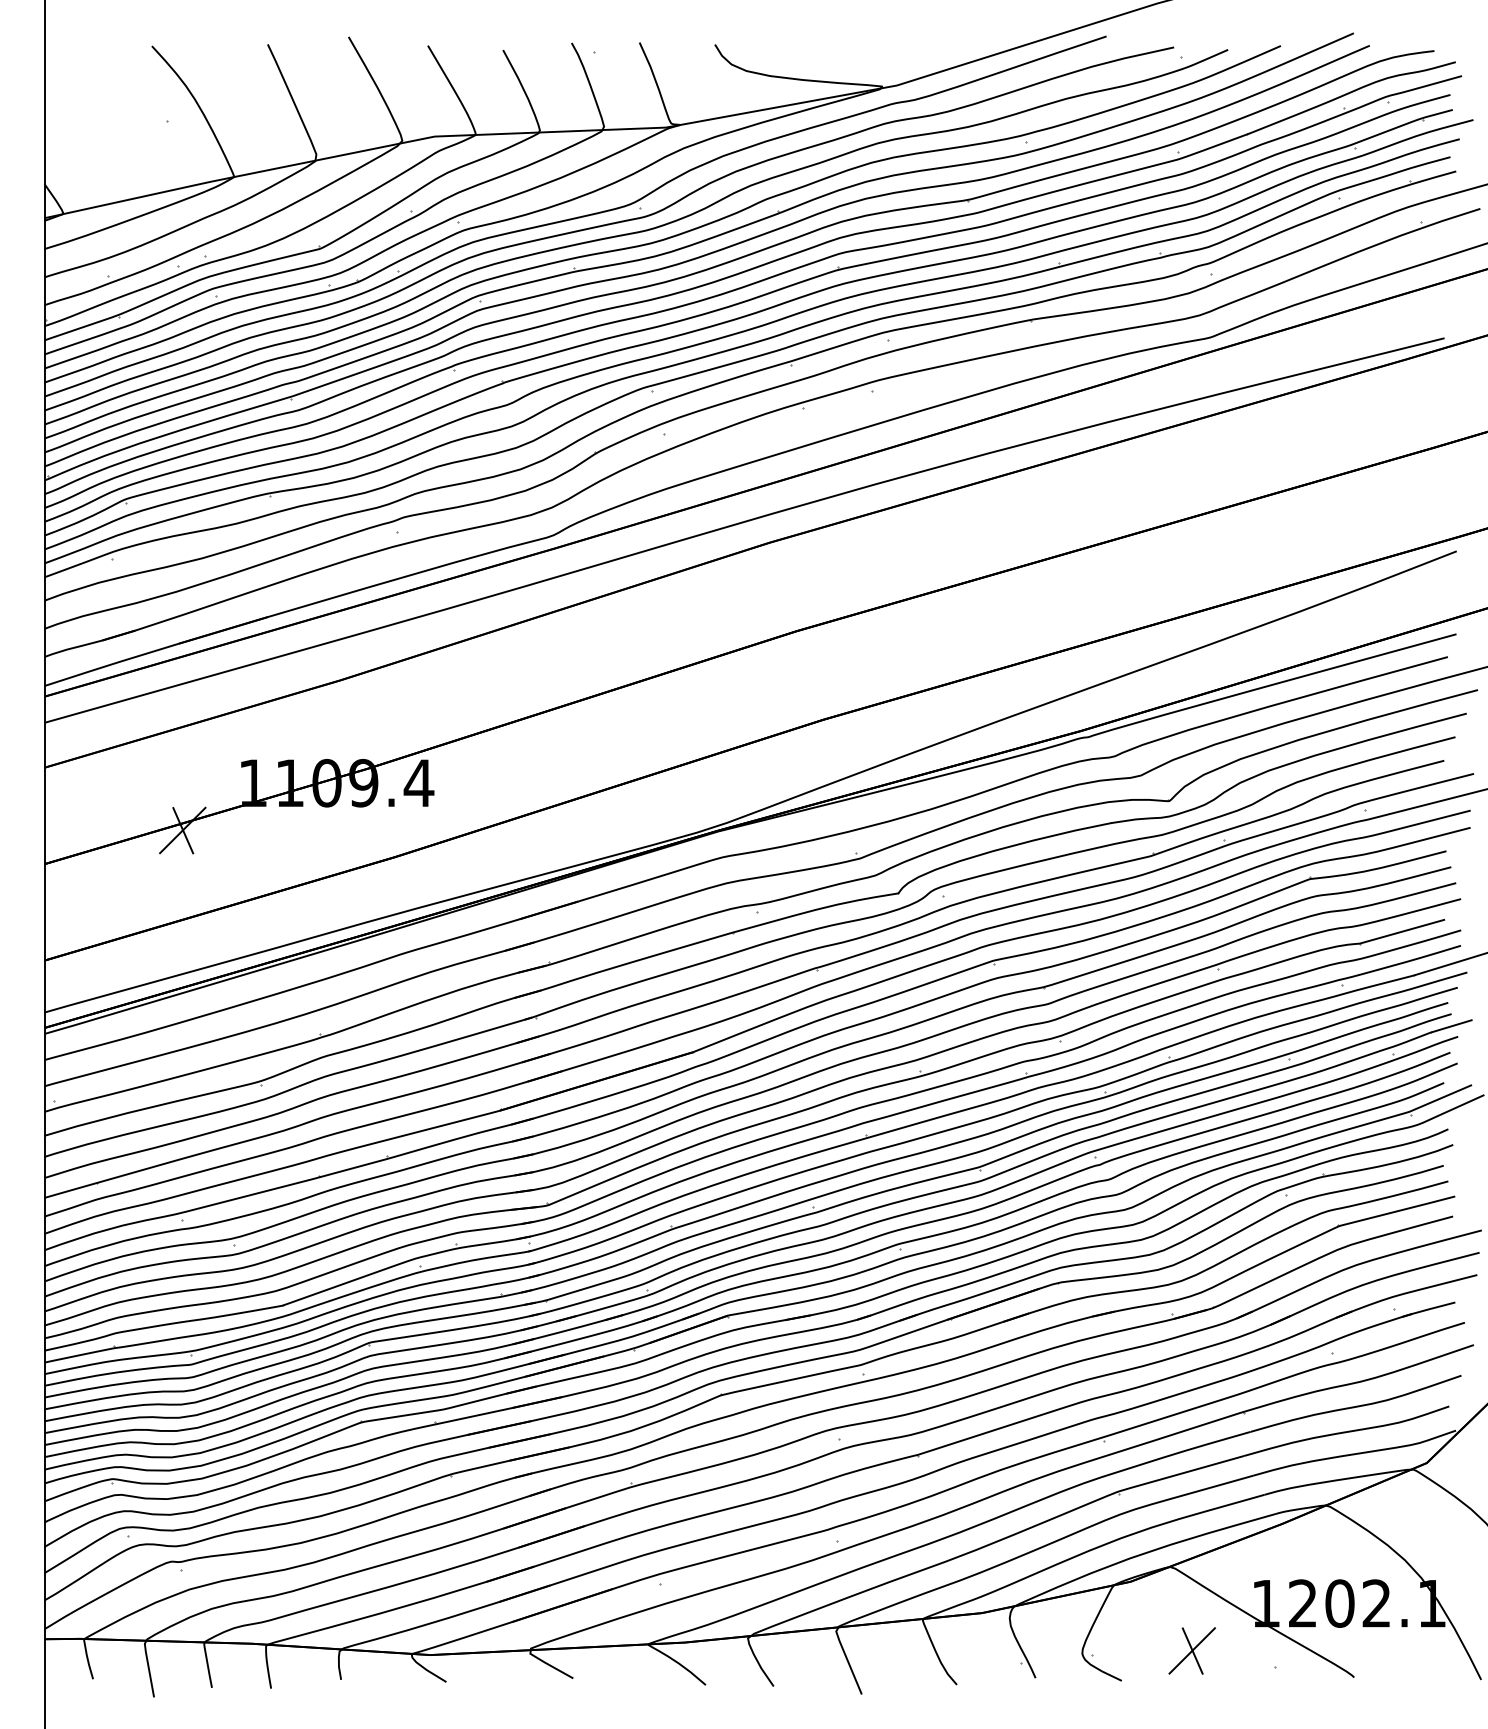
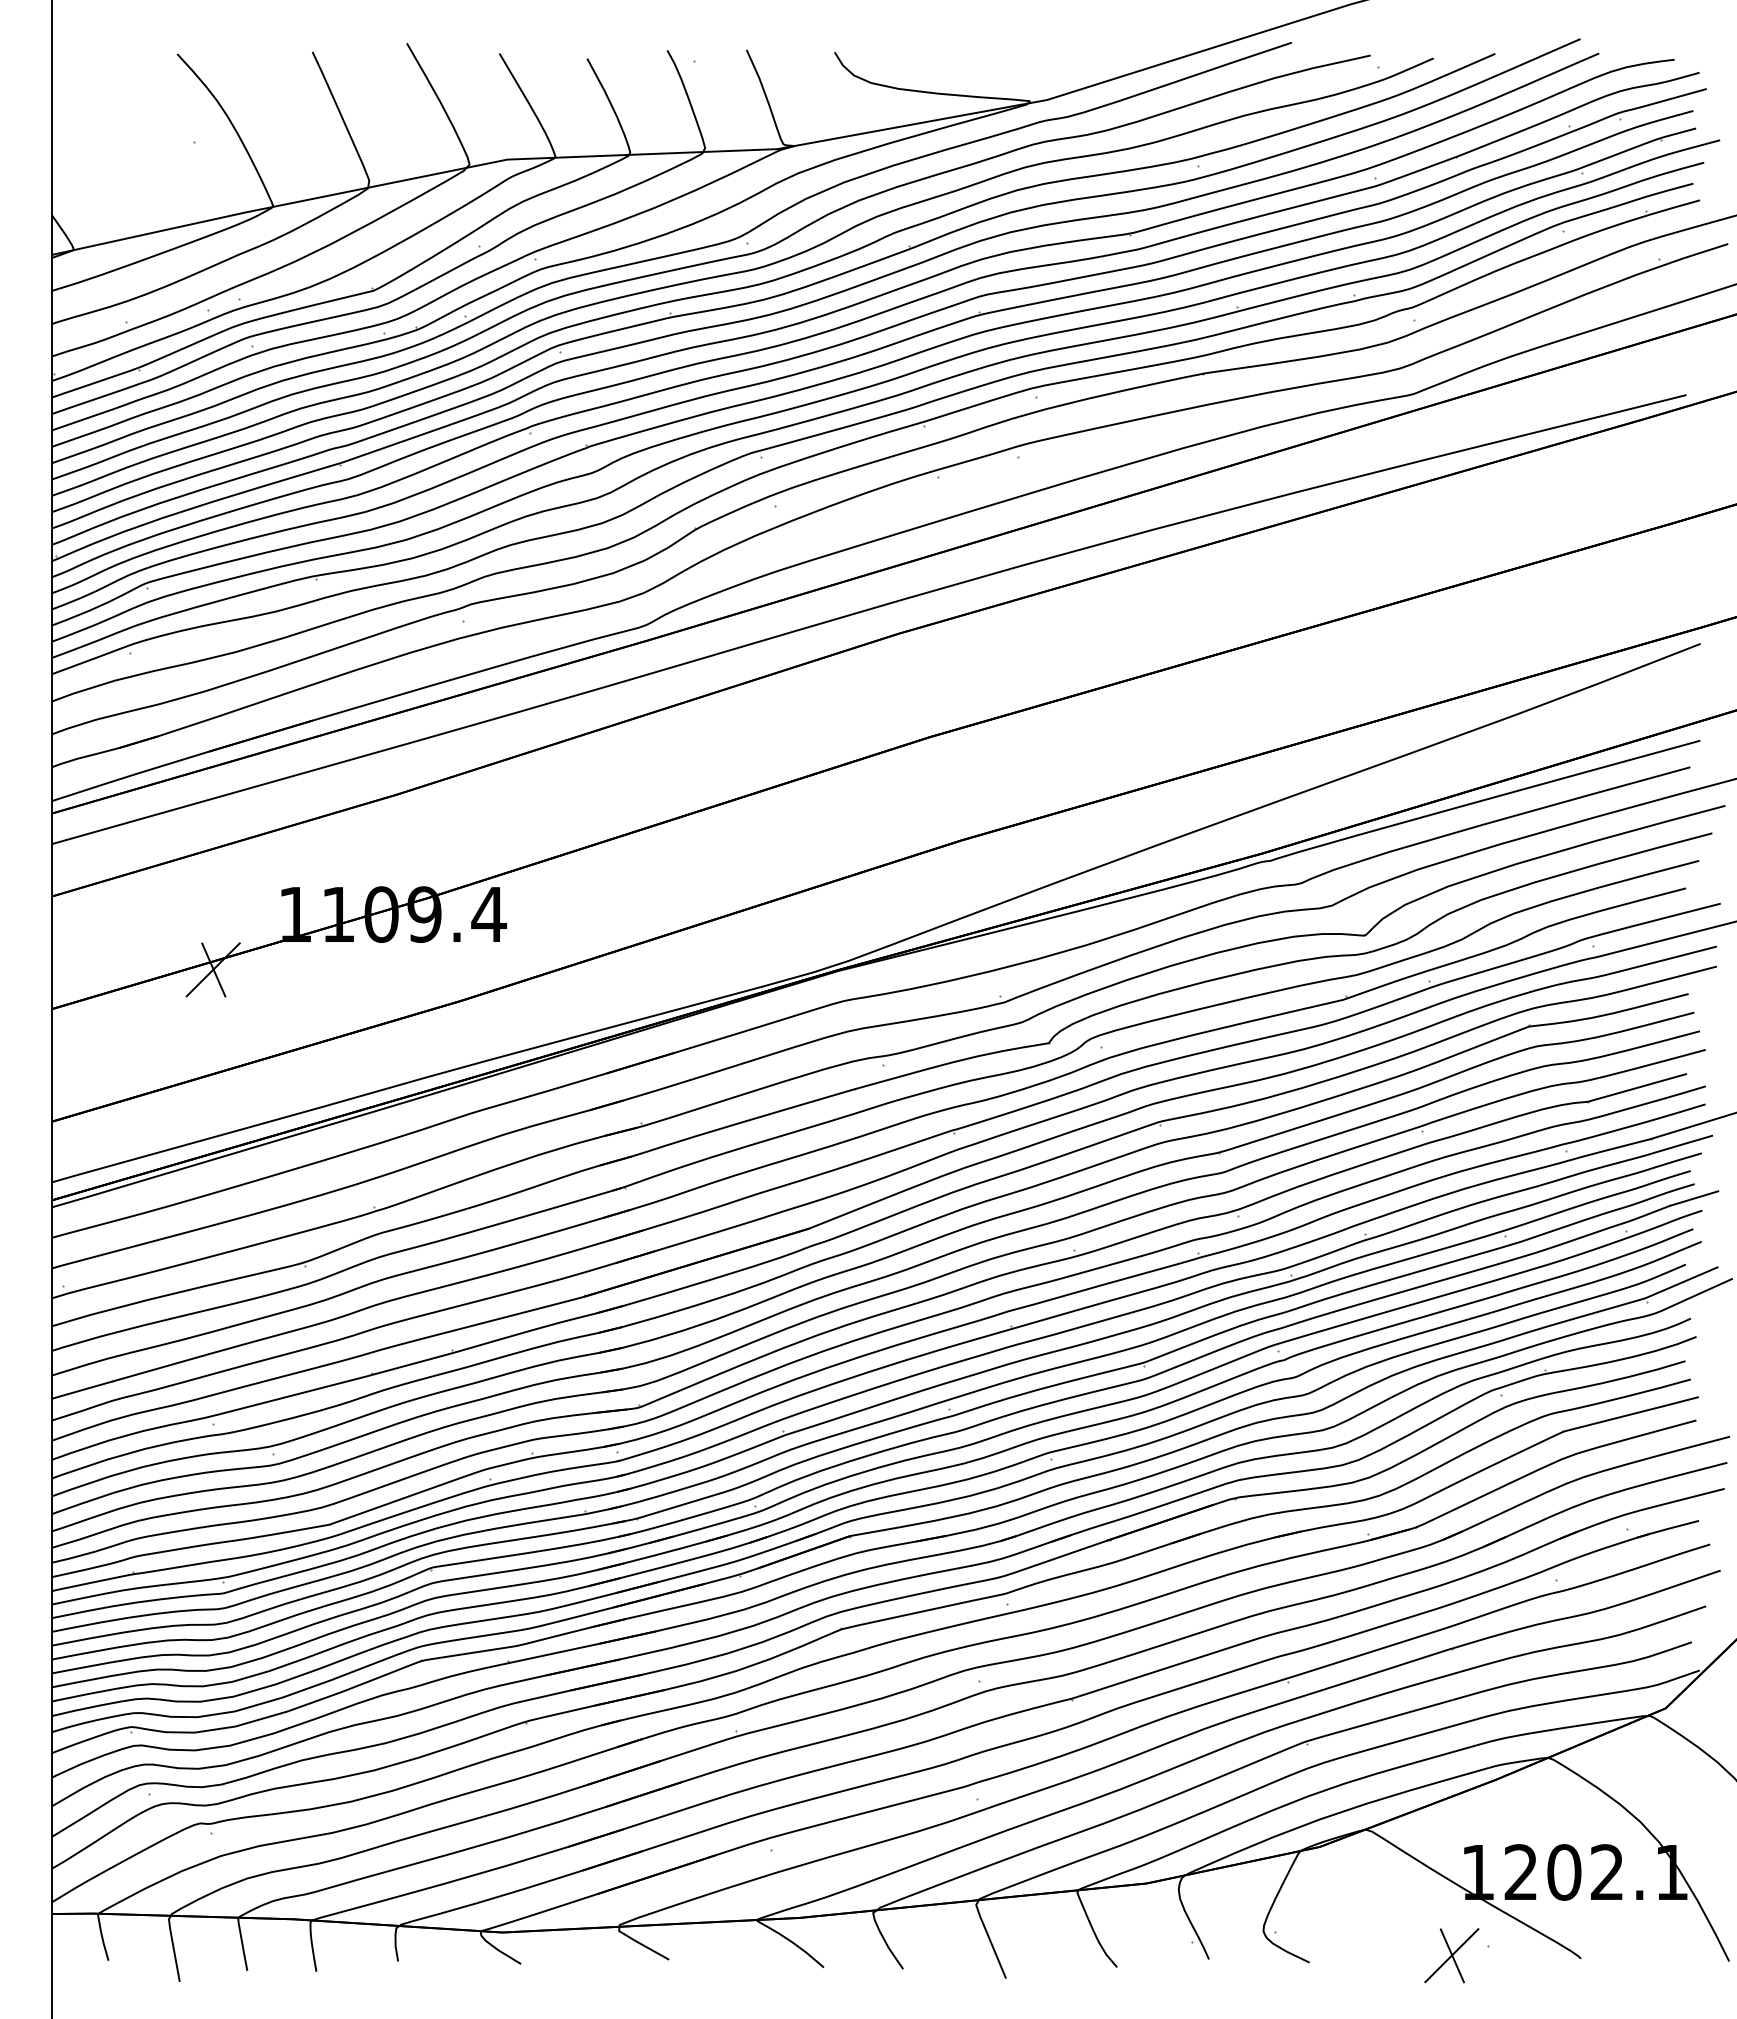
part: (1191, 1650) -> (1451, 1955), moved

